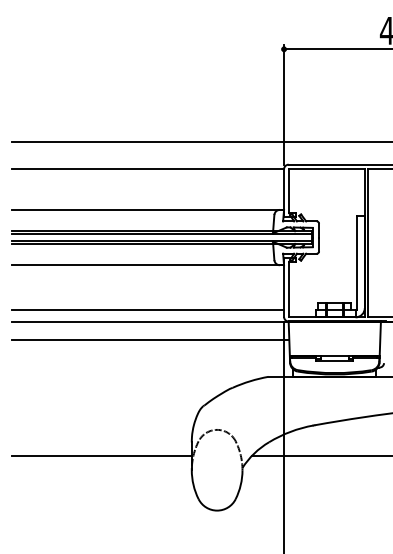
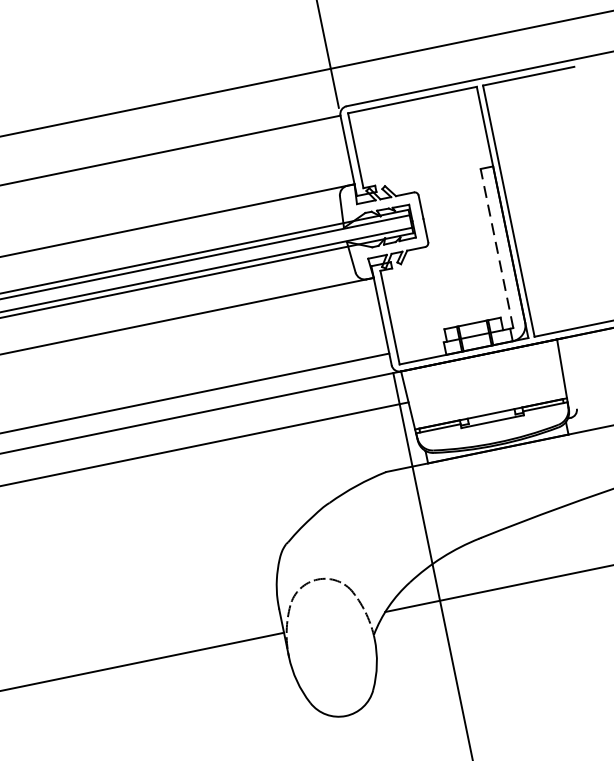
line: (357, 262) -> (497, 247), solid -> dashed

